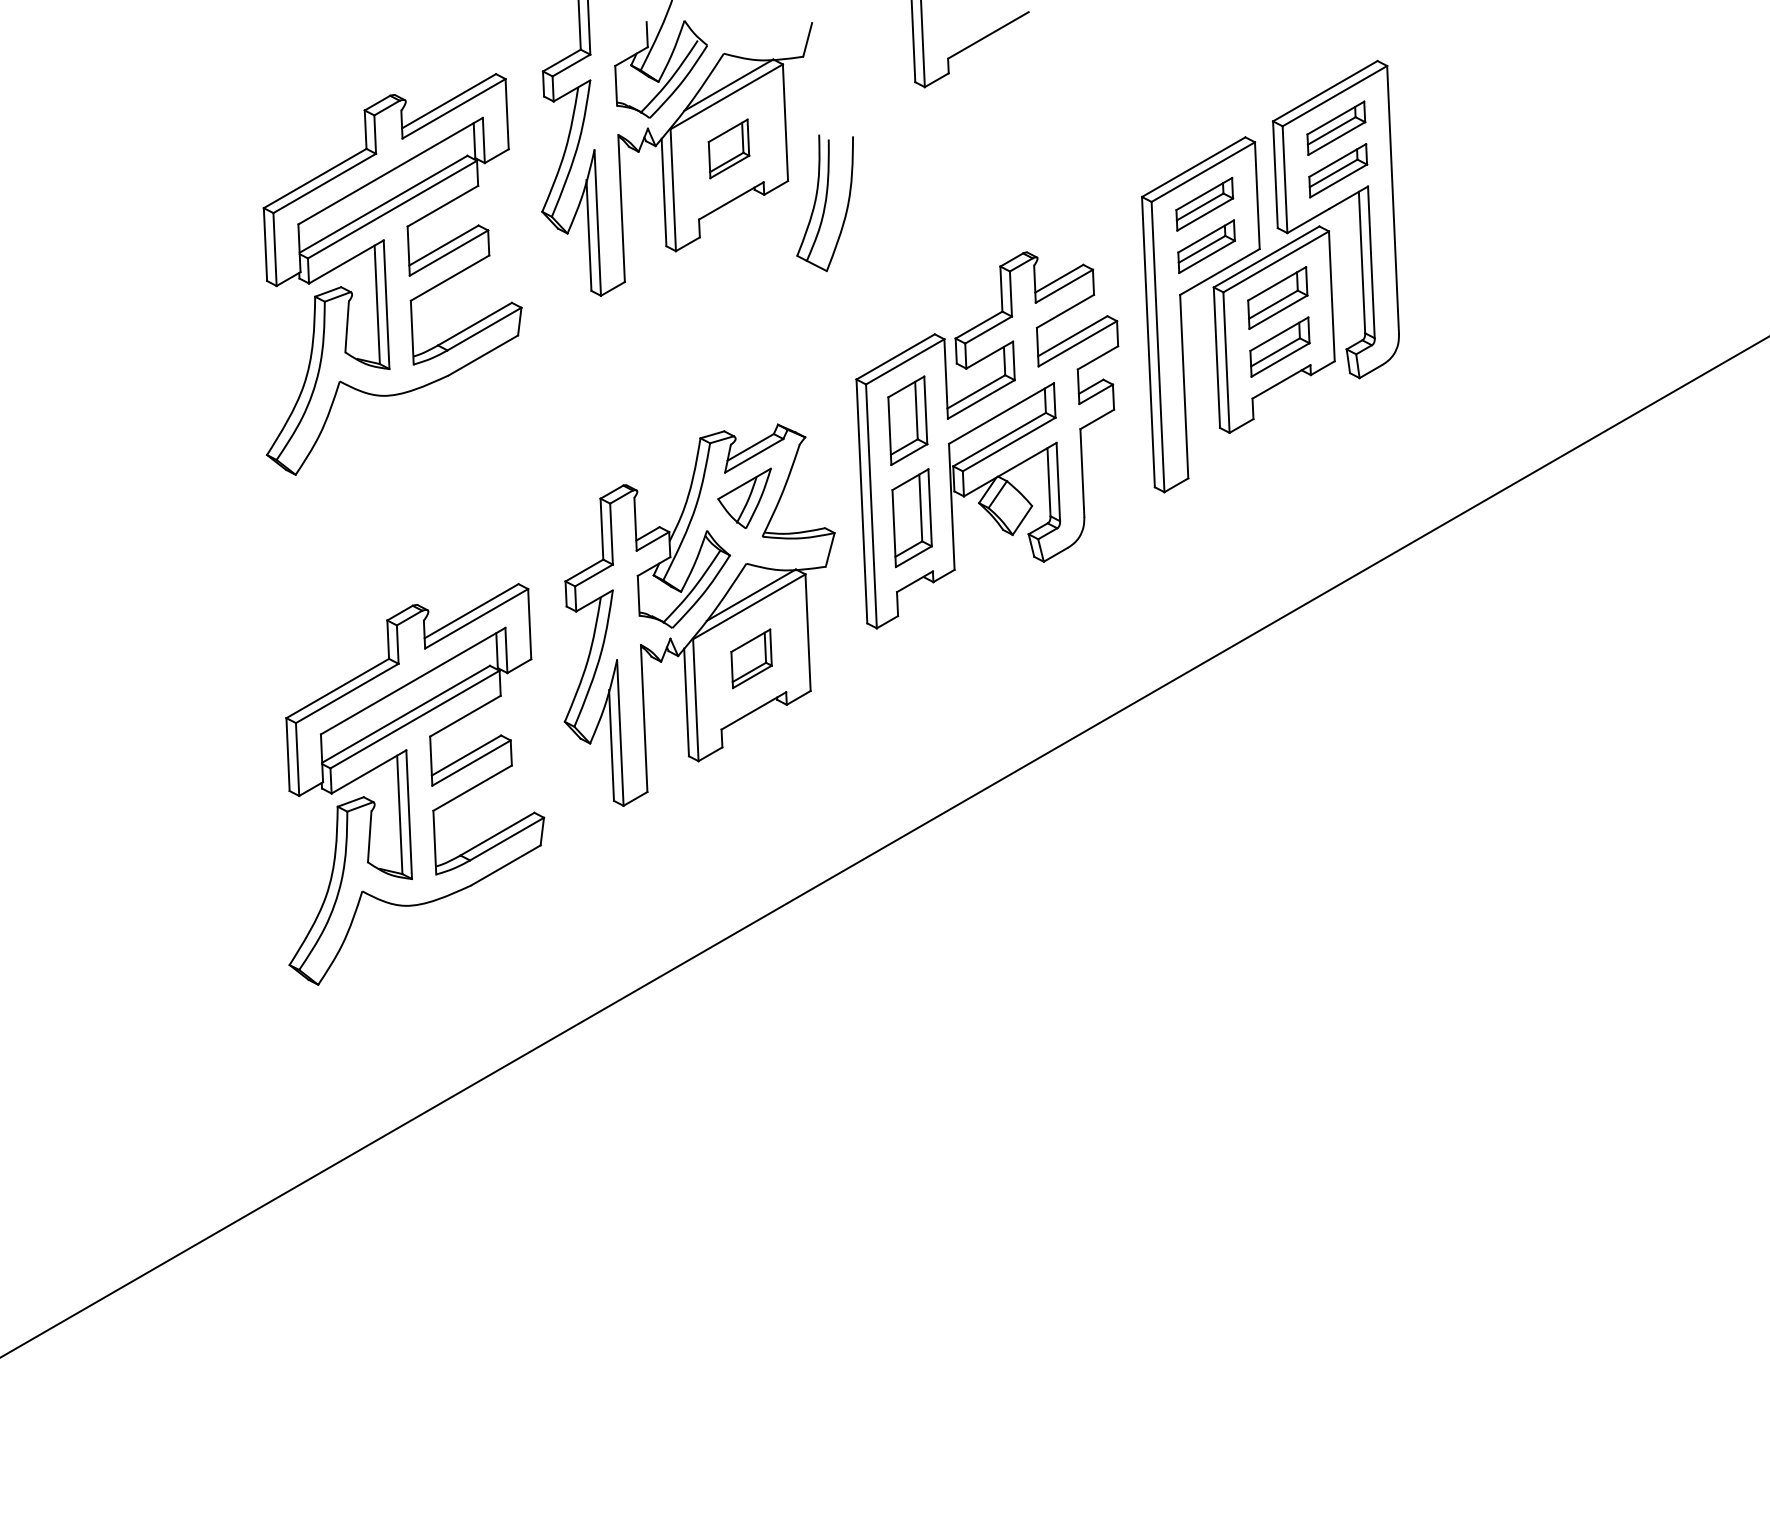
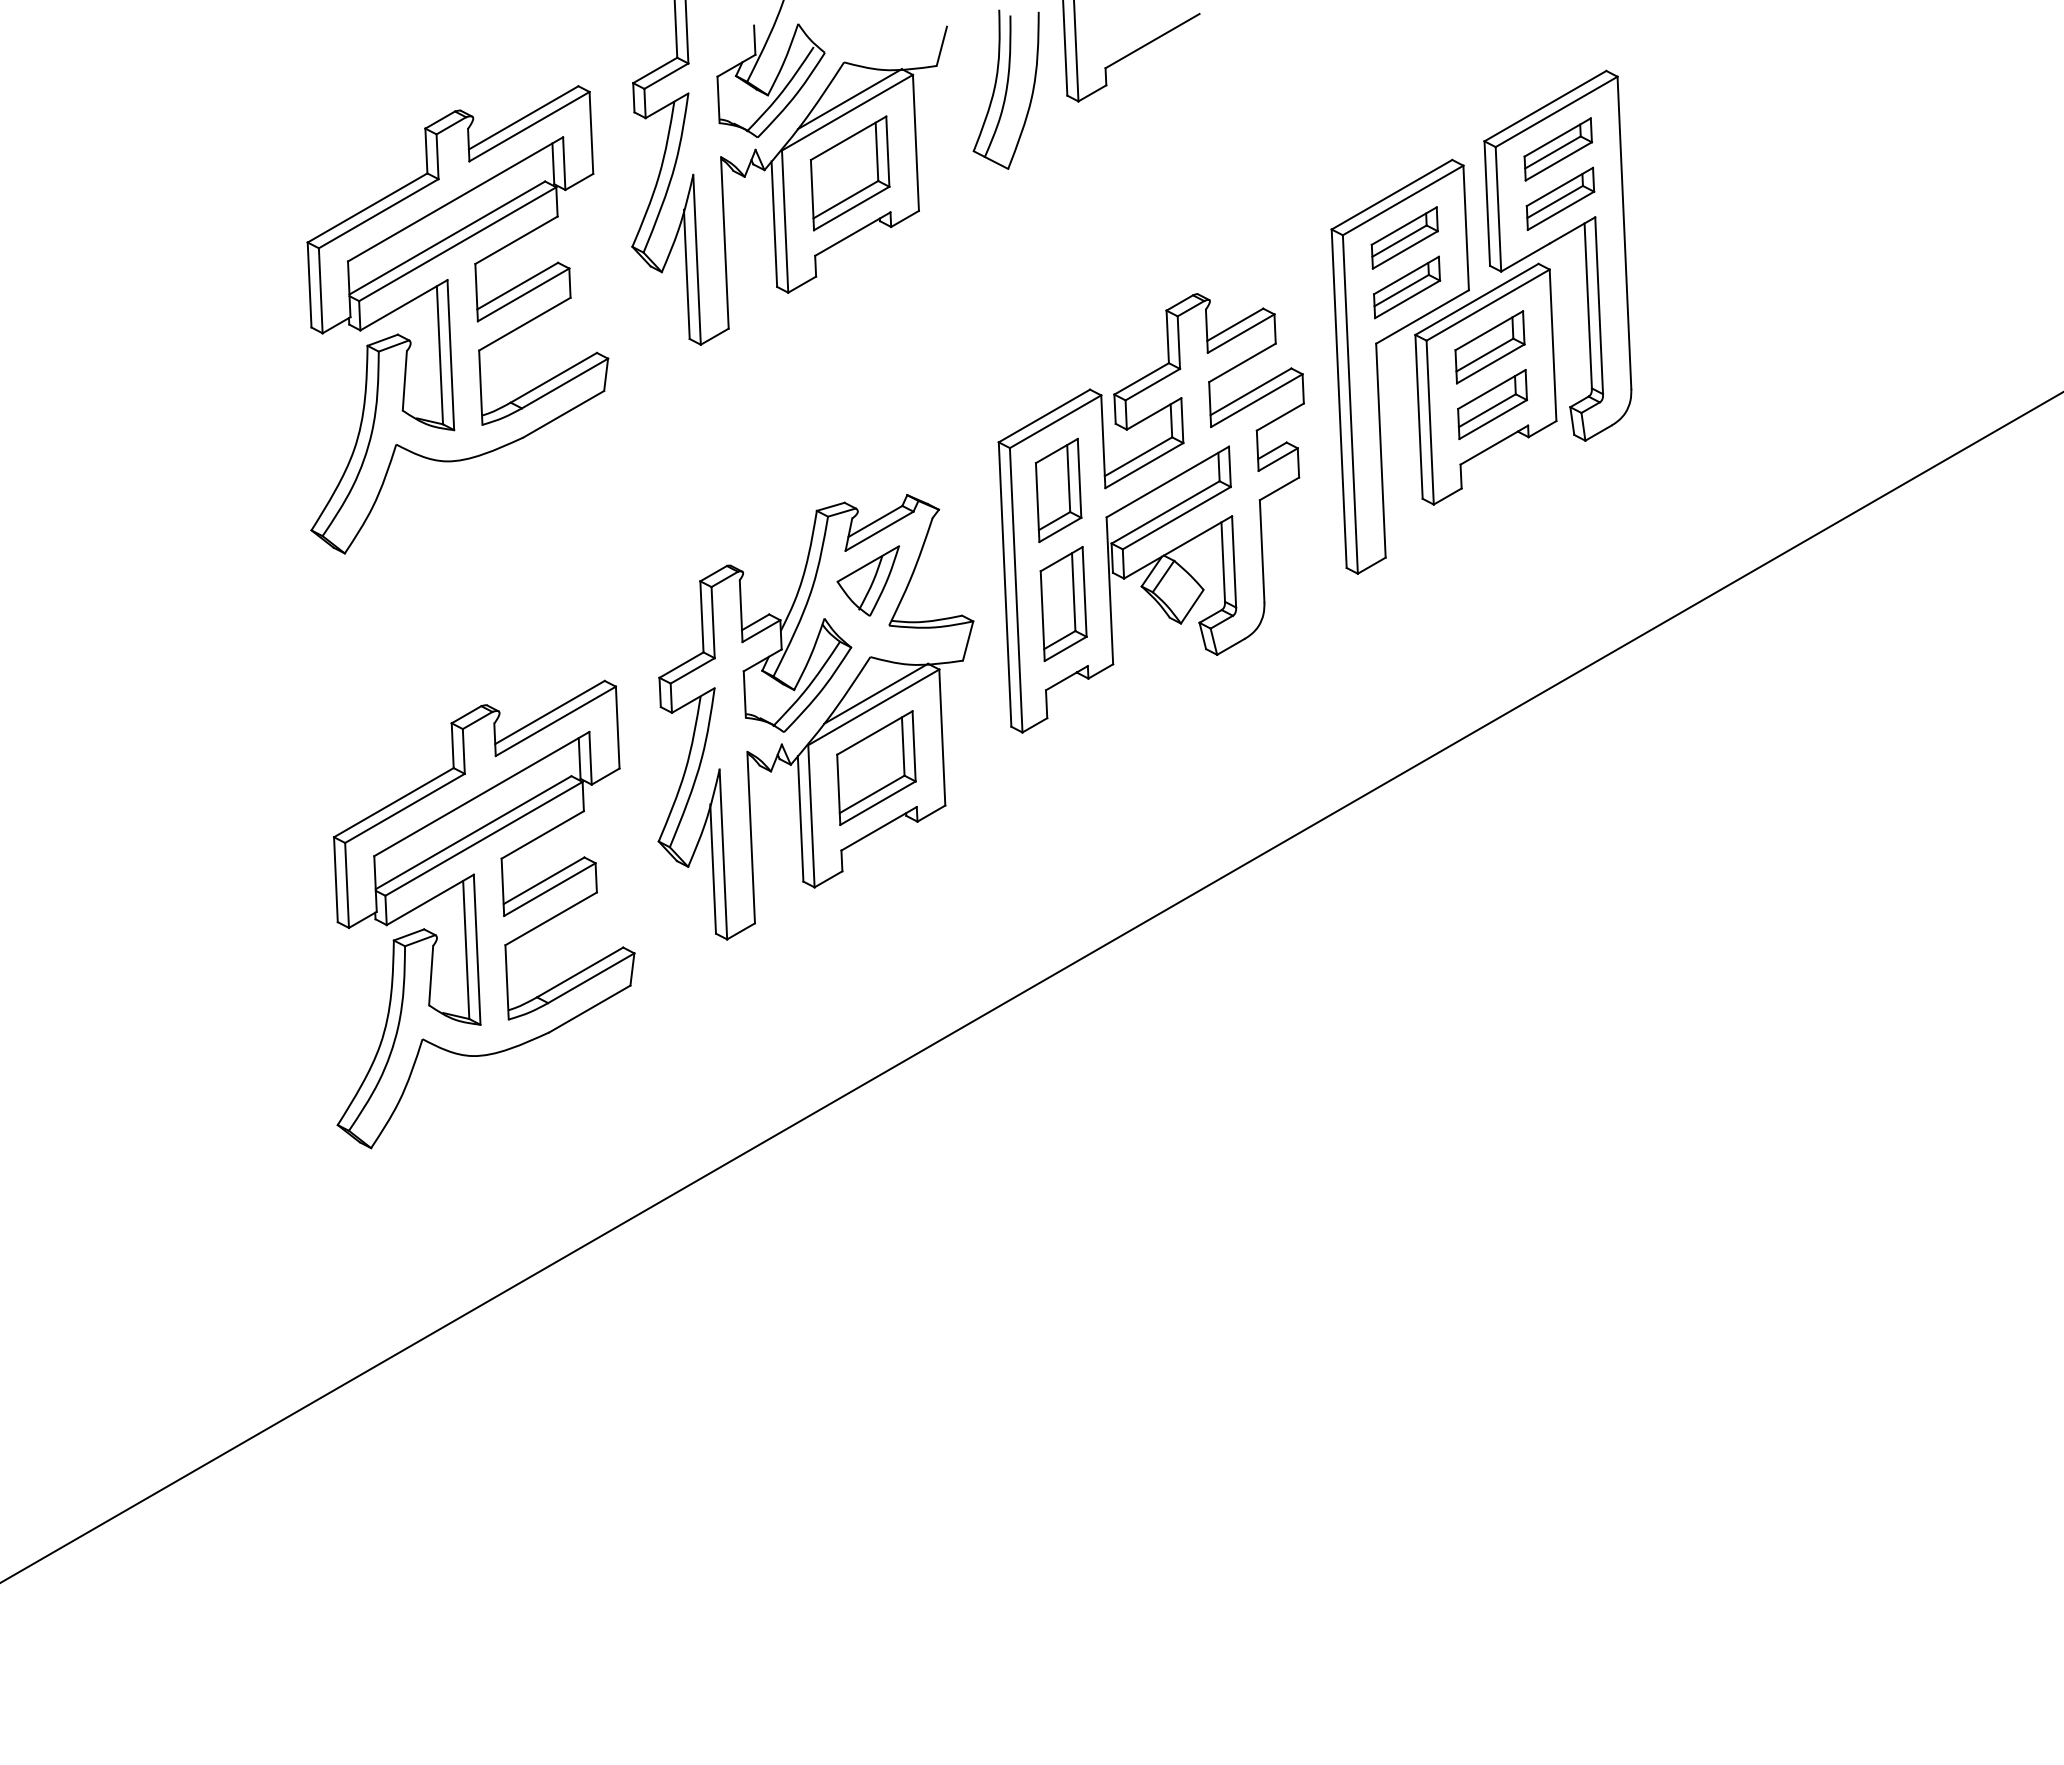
part: (728, 148) -> (849, 173), size x1.67
part: (824, 202) -> (1005, 89), moved
part: (751, 658) -> (876, 767), size x1.67

